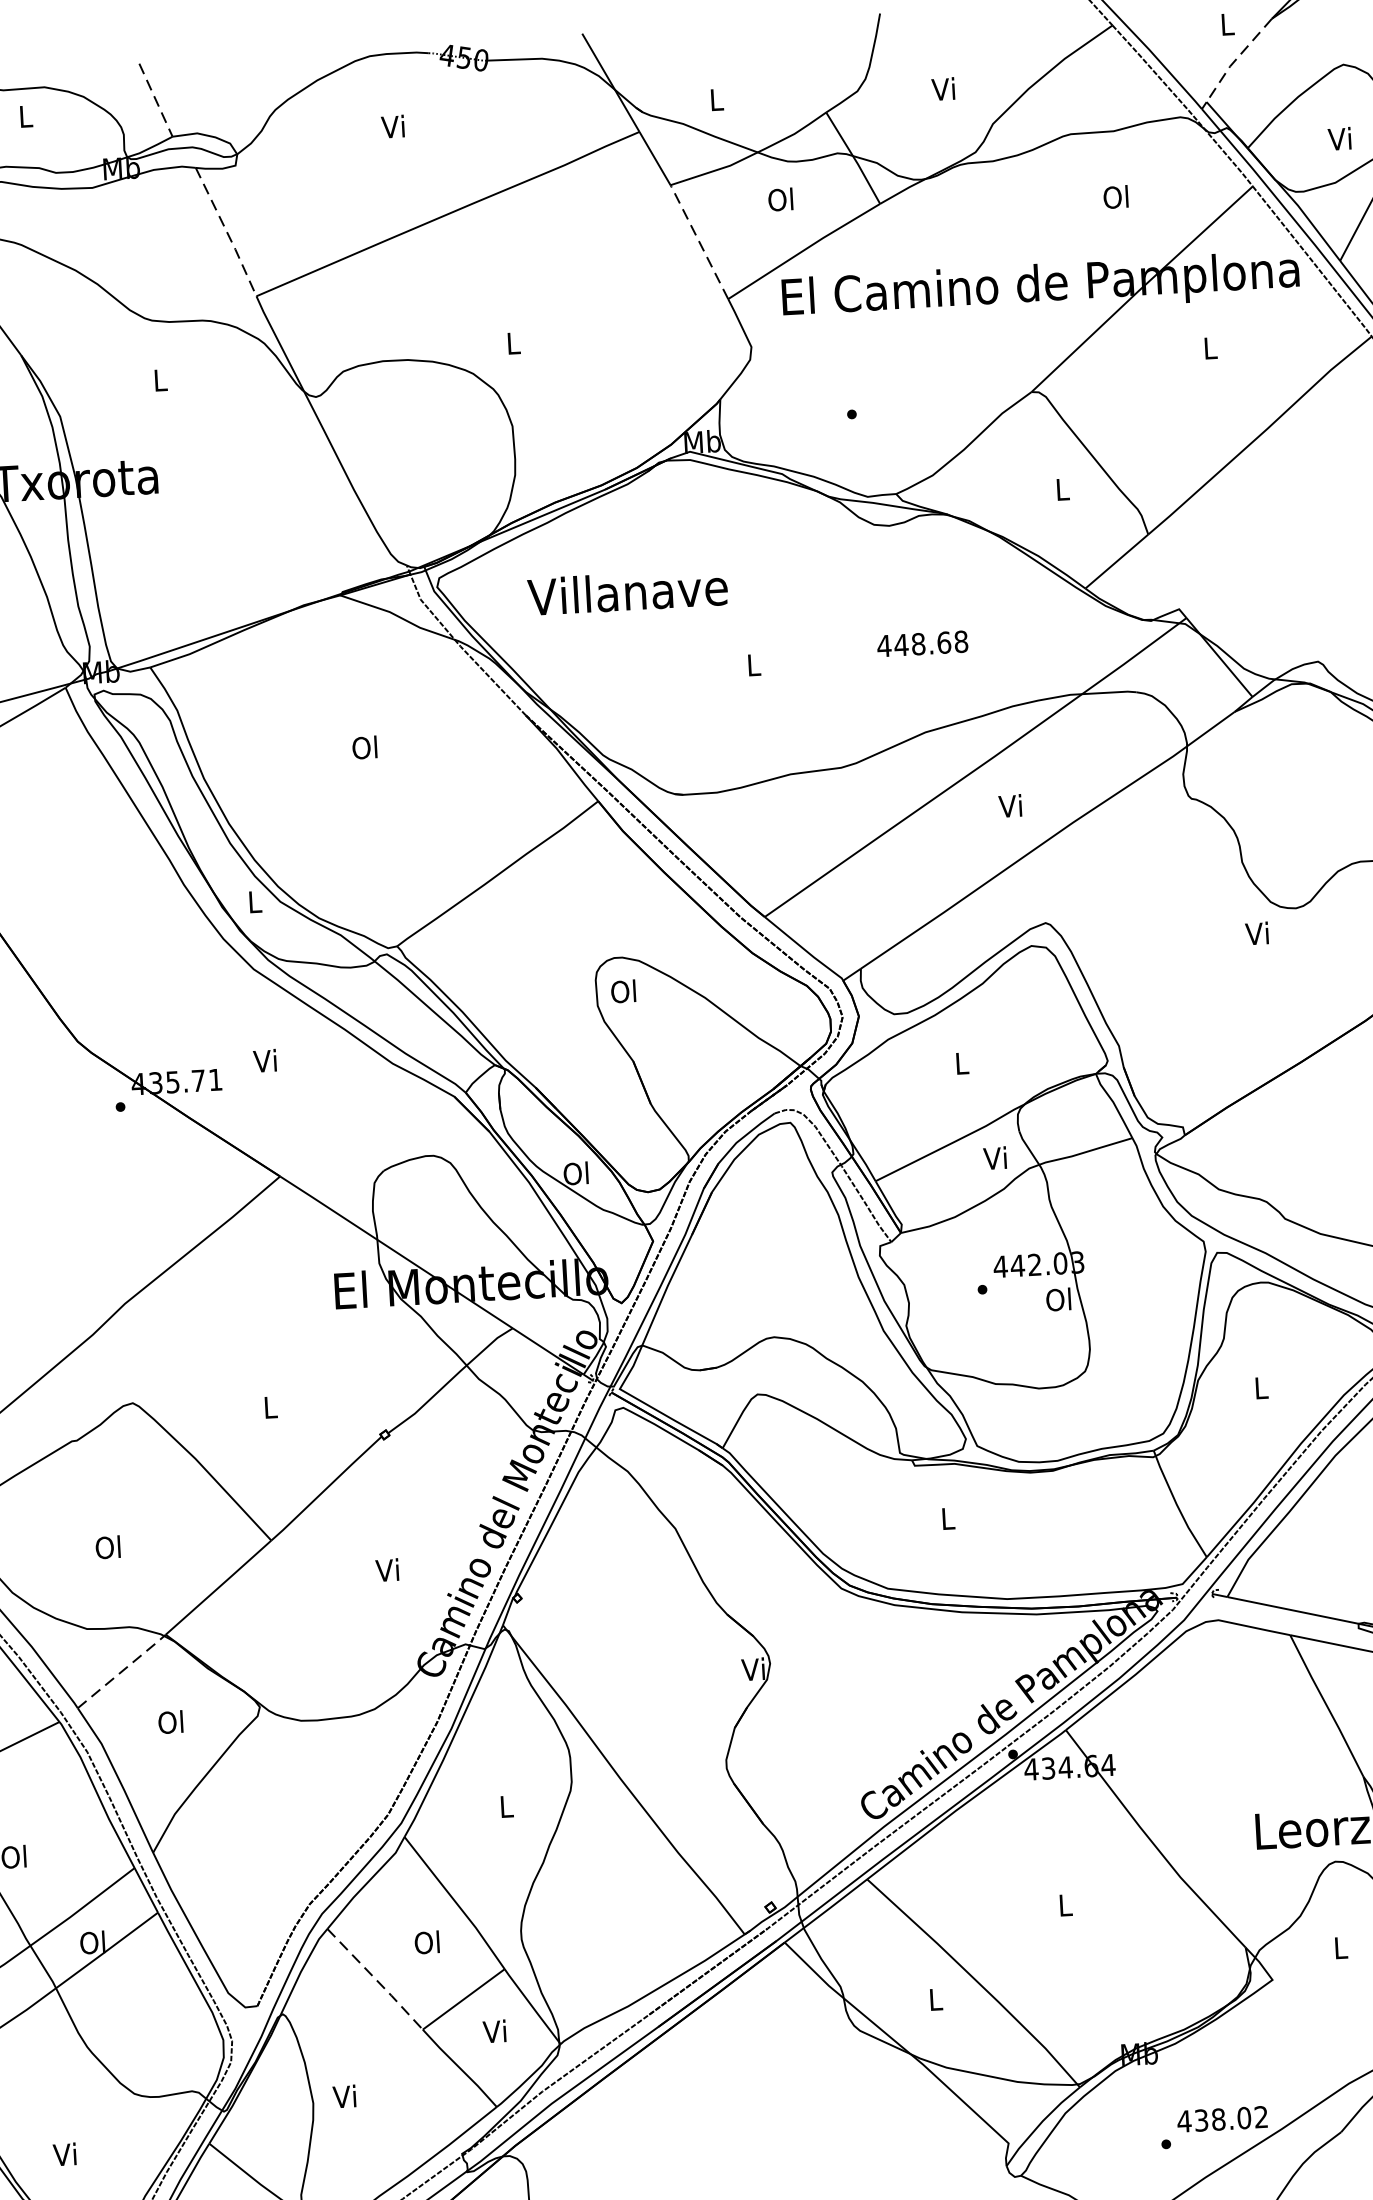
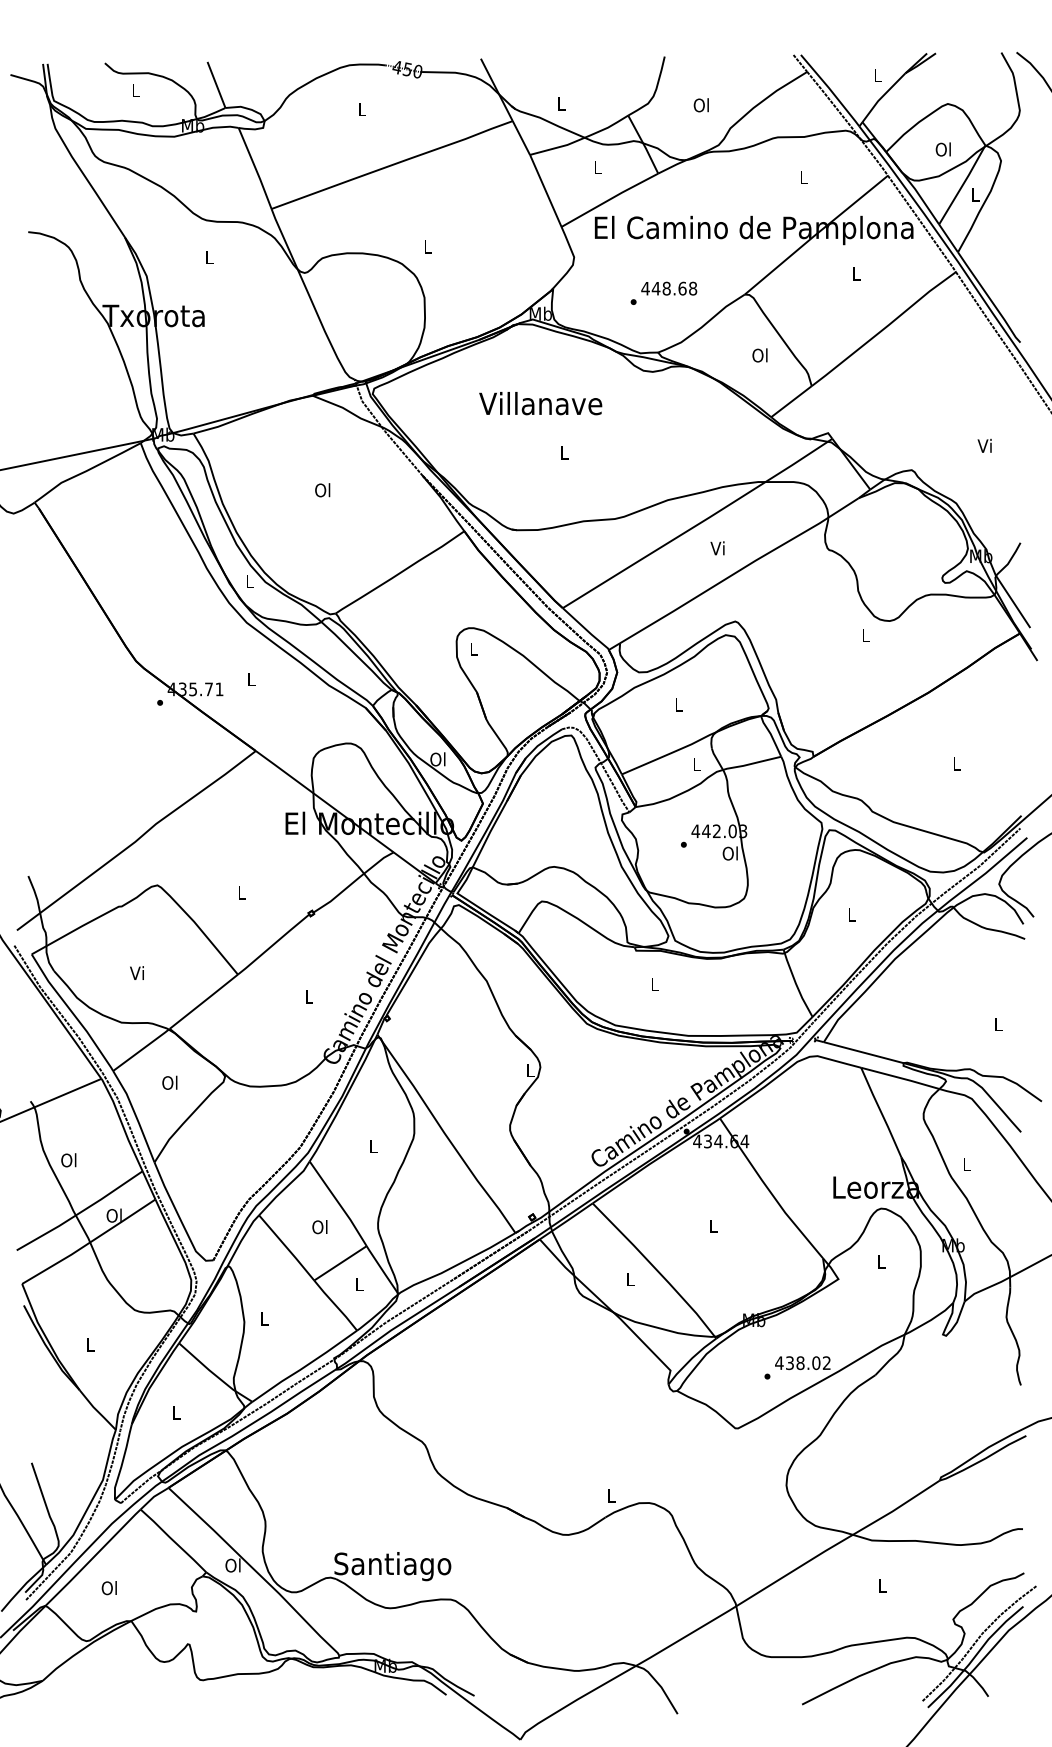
line: (1236, 58) -> (882, 96), dashed -> solid
text: (942, 89) -> (700, 105), Vi -> Ol
line: (155, 99) -> (216, 84), dashed -> solid
text: (393, 126) -> (361, 109), Vi -> L
text: (1338, 139) -> (942, 149), Vi -> Ol
text: (1114, 197) -> (802, 177), Ol -> L
text: (779, 199) -> (596, 167), Ol -> L
line: (228, 233) -> (256, 169), dashed -> solid
line: (698, 239) -> (545, 189), dashed -> solid
text: (1060, 489) -> (759, 355), L -> Ol
text: (627, 591) -> (540, 403), moved
text: (923, 643) -> (669, 288), moved
text: (1256, 934) -> (864, 635), Vi -> L
text: (622, 992) -> (472, 649), Ol -> L
text: (264, 1061) -> (250, 679), Vi -> L
text: (995, 1158) -> (696, 764), Vi -> L
text: (106, 1547) -> (136, 973), Ol -> Vi
text: (387, 1569) -> (308, 996), Vi -> L
text: (752, 1669) -> (529, 1070), Vi -> L
line: (123, 1670) -> (142, 1049), dashed -> solid
line: (376, 1980) -> (287, 1248), dashed -> solid
text: (494, 2030) -> (358, 1283), Vi -> L
text: (343, 2095) -> (263, 1318), Vi -> L
text: (64, 2153) -> (89, 1344), Vi -> L

